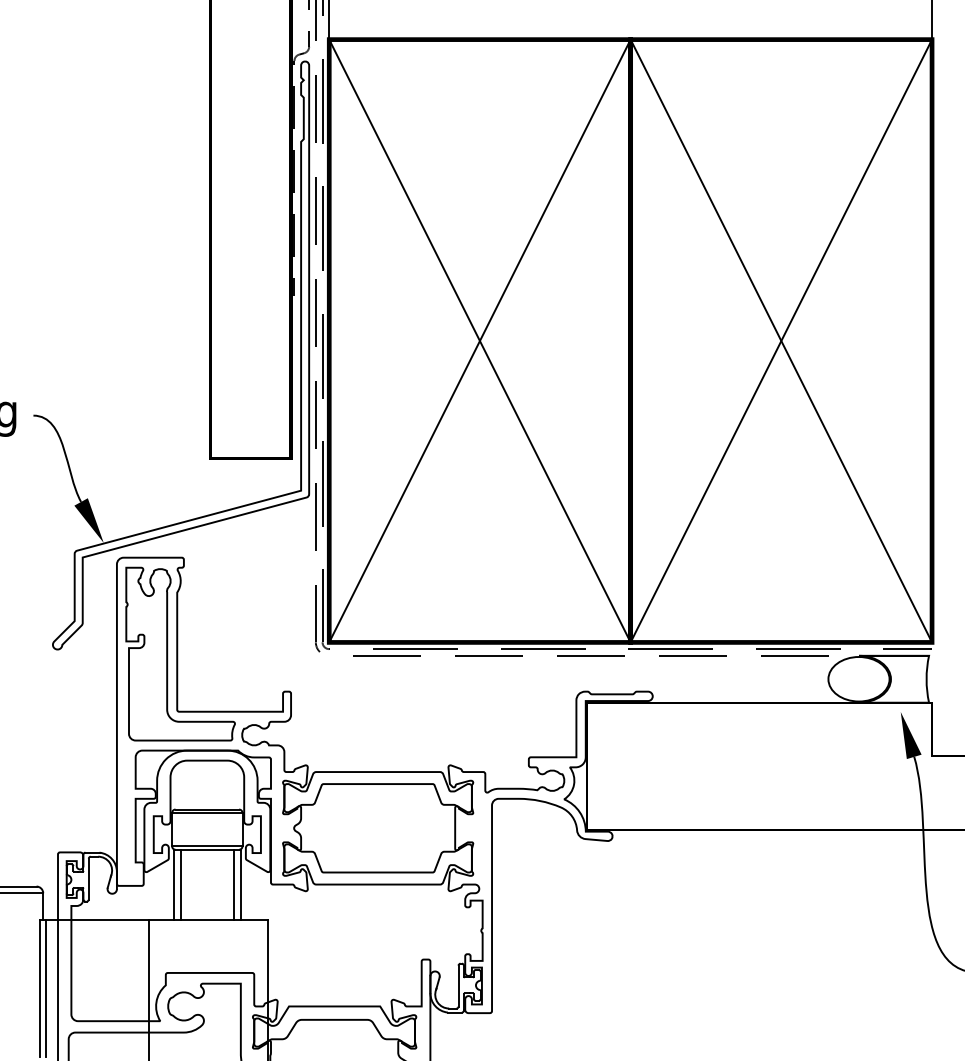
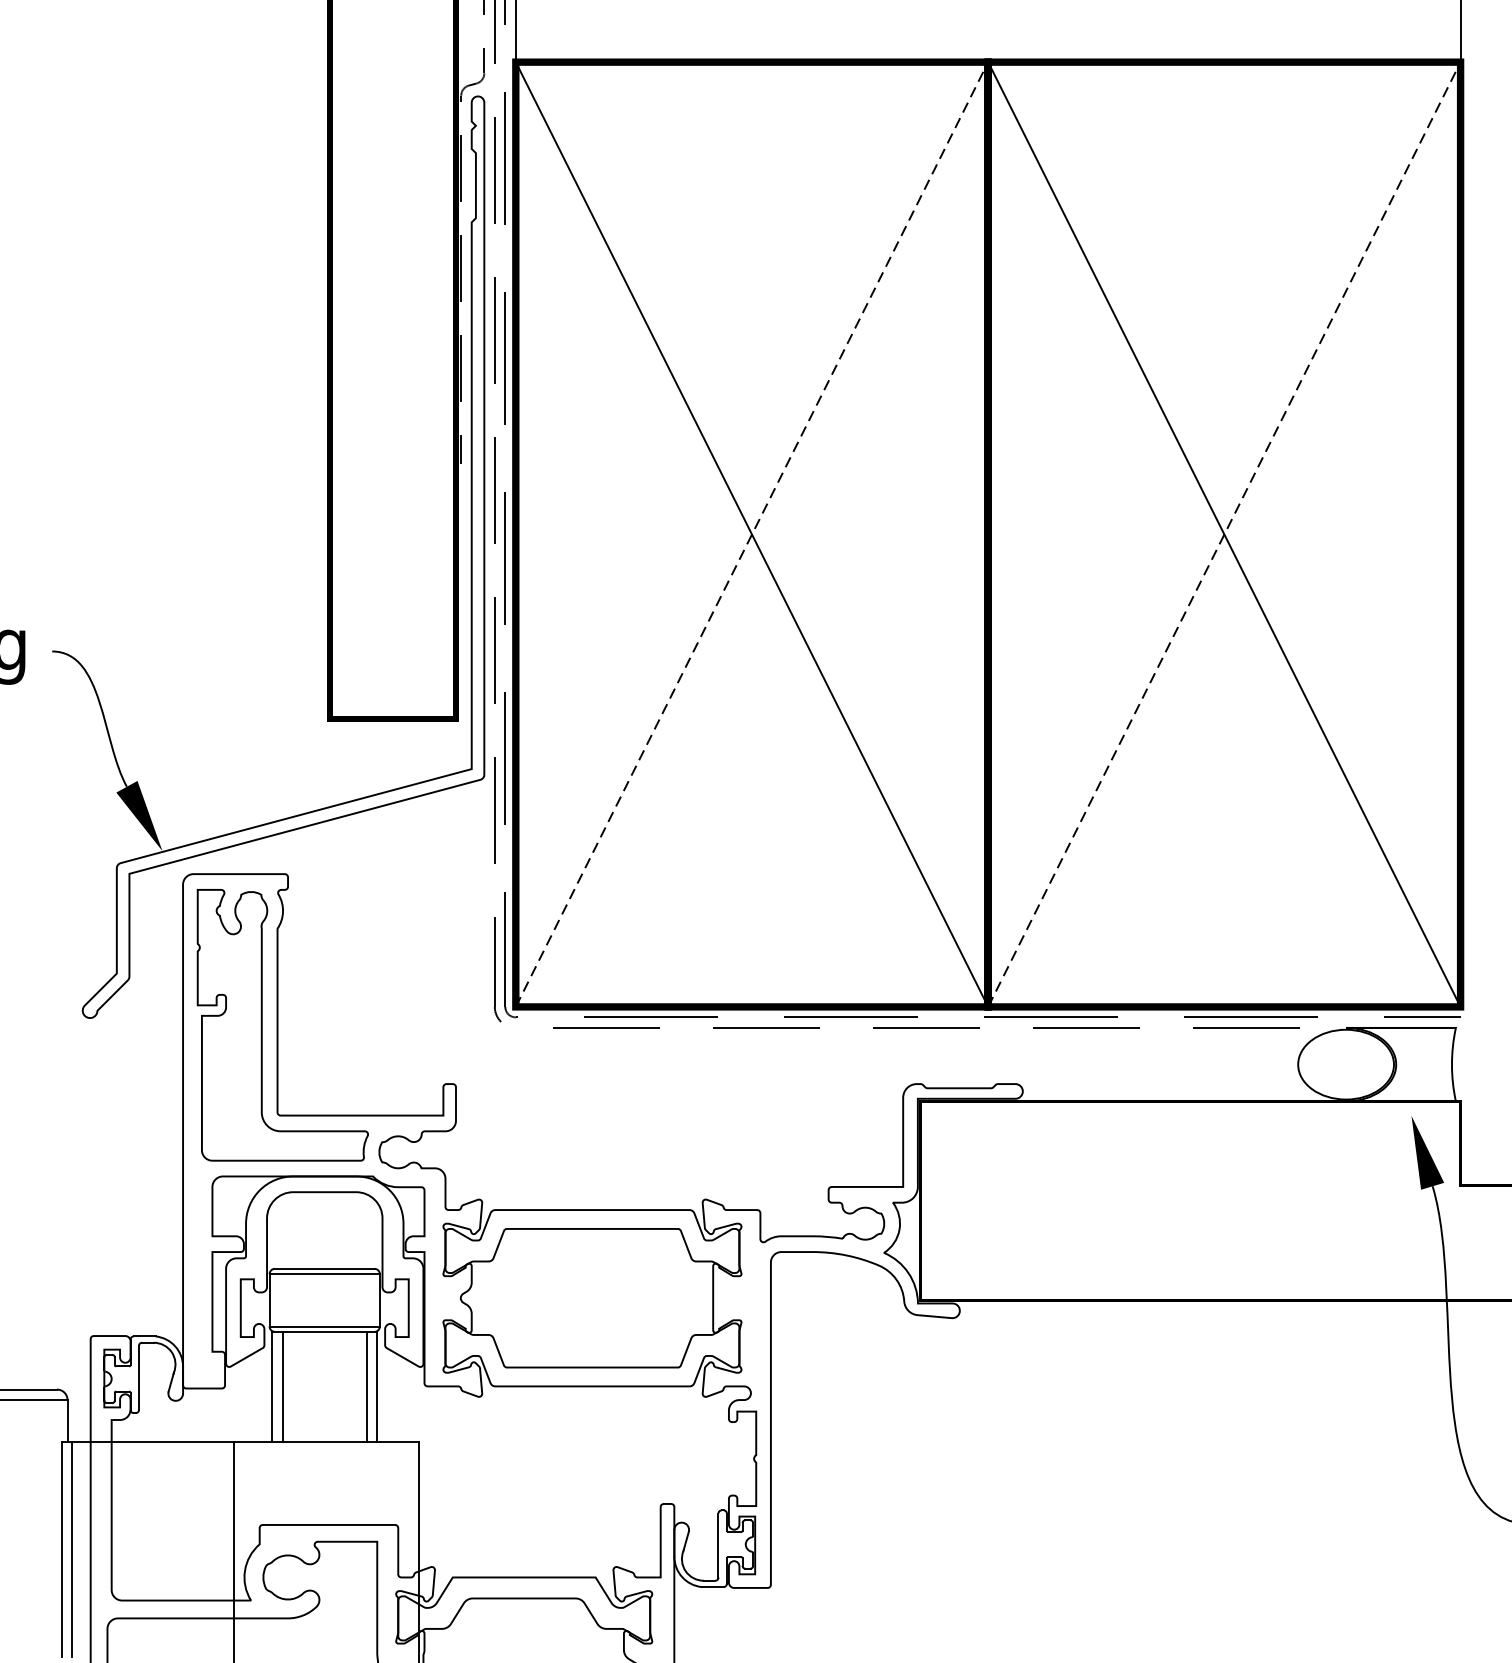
line: (479, 341) -> (751, 535), solid -> dashed
line: (781, 341) -> (1224, 535), solid -> dashed

